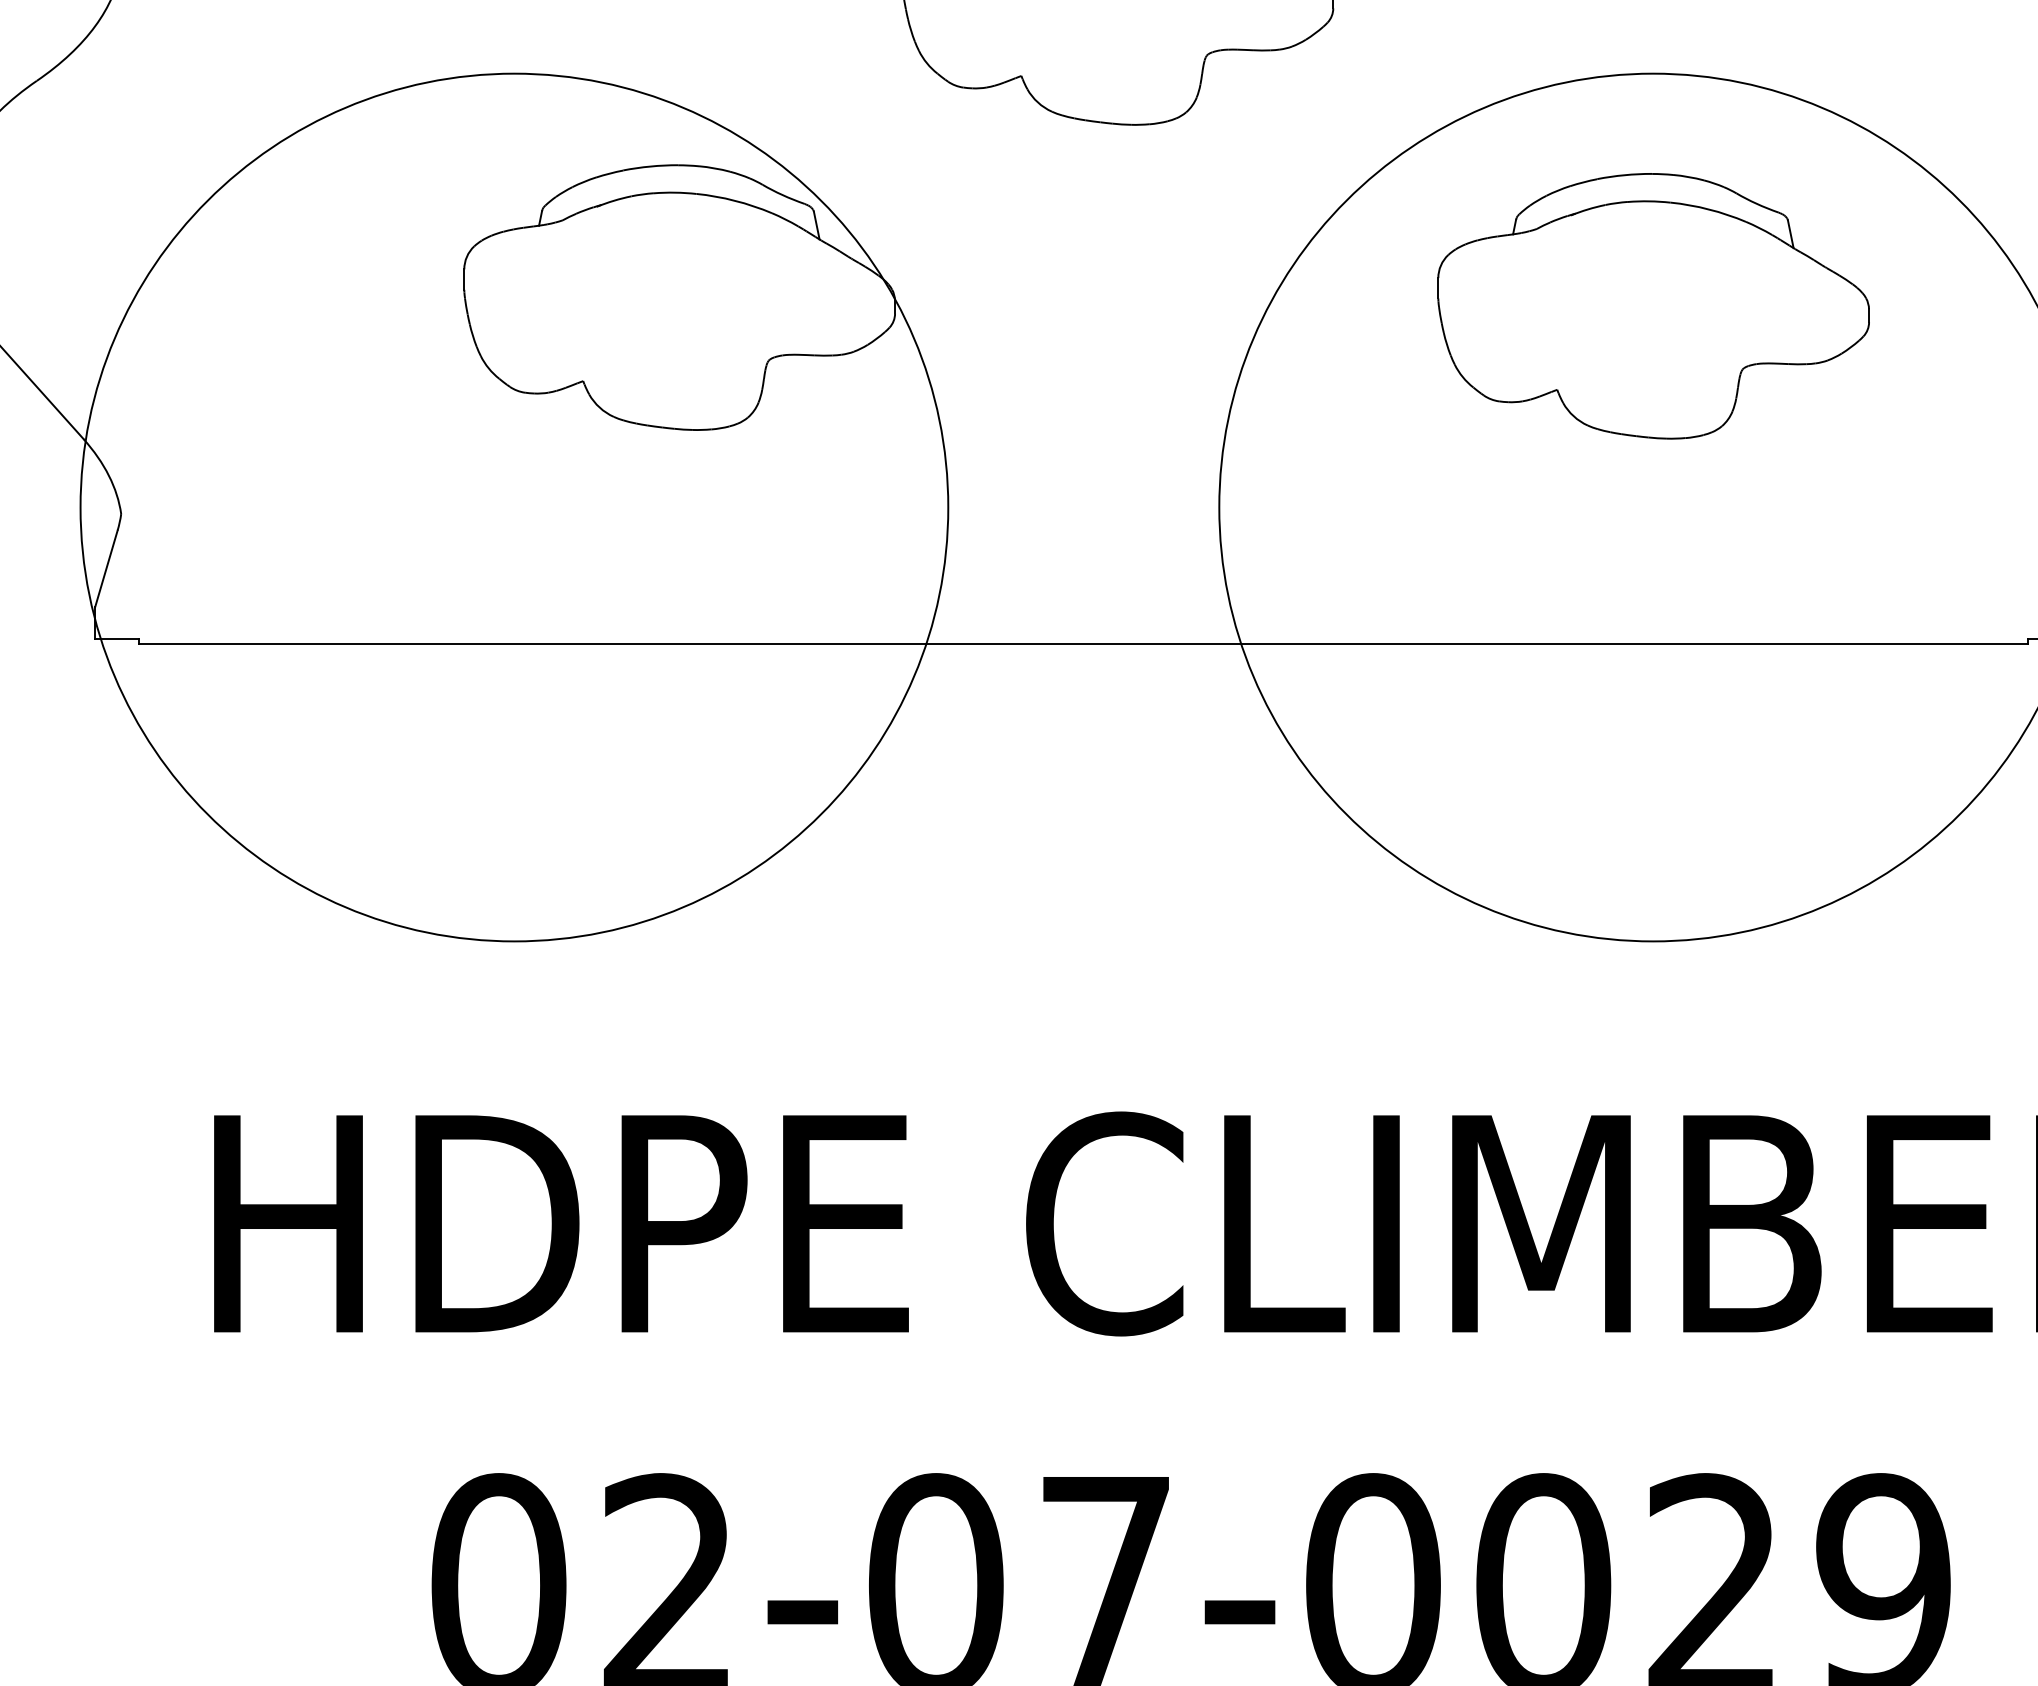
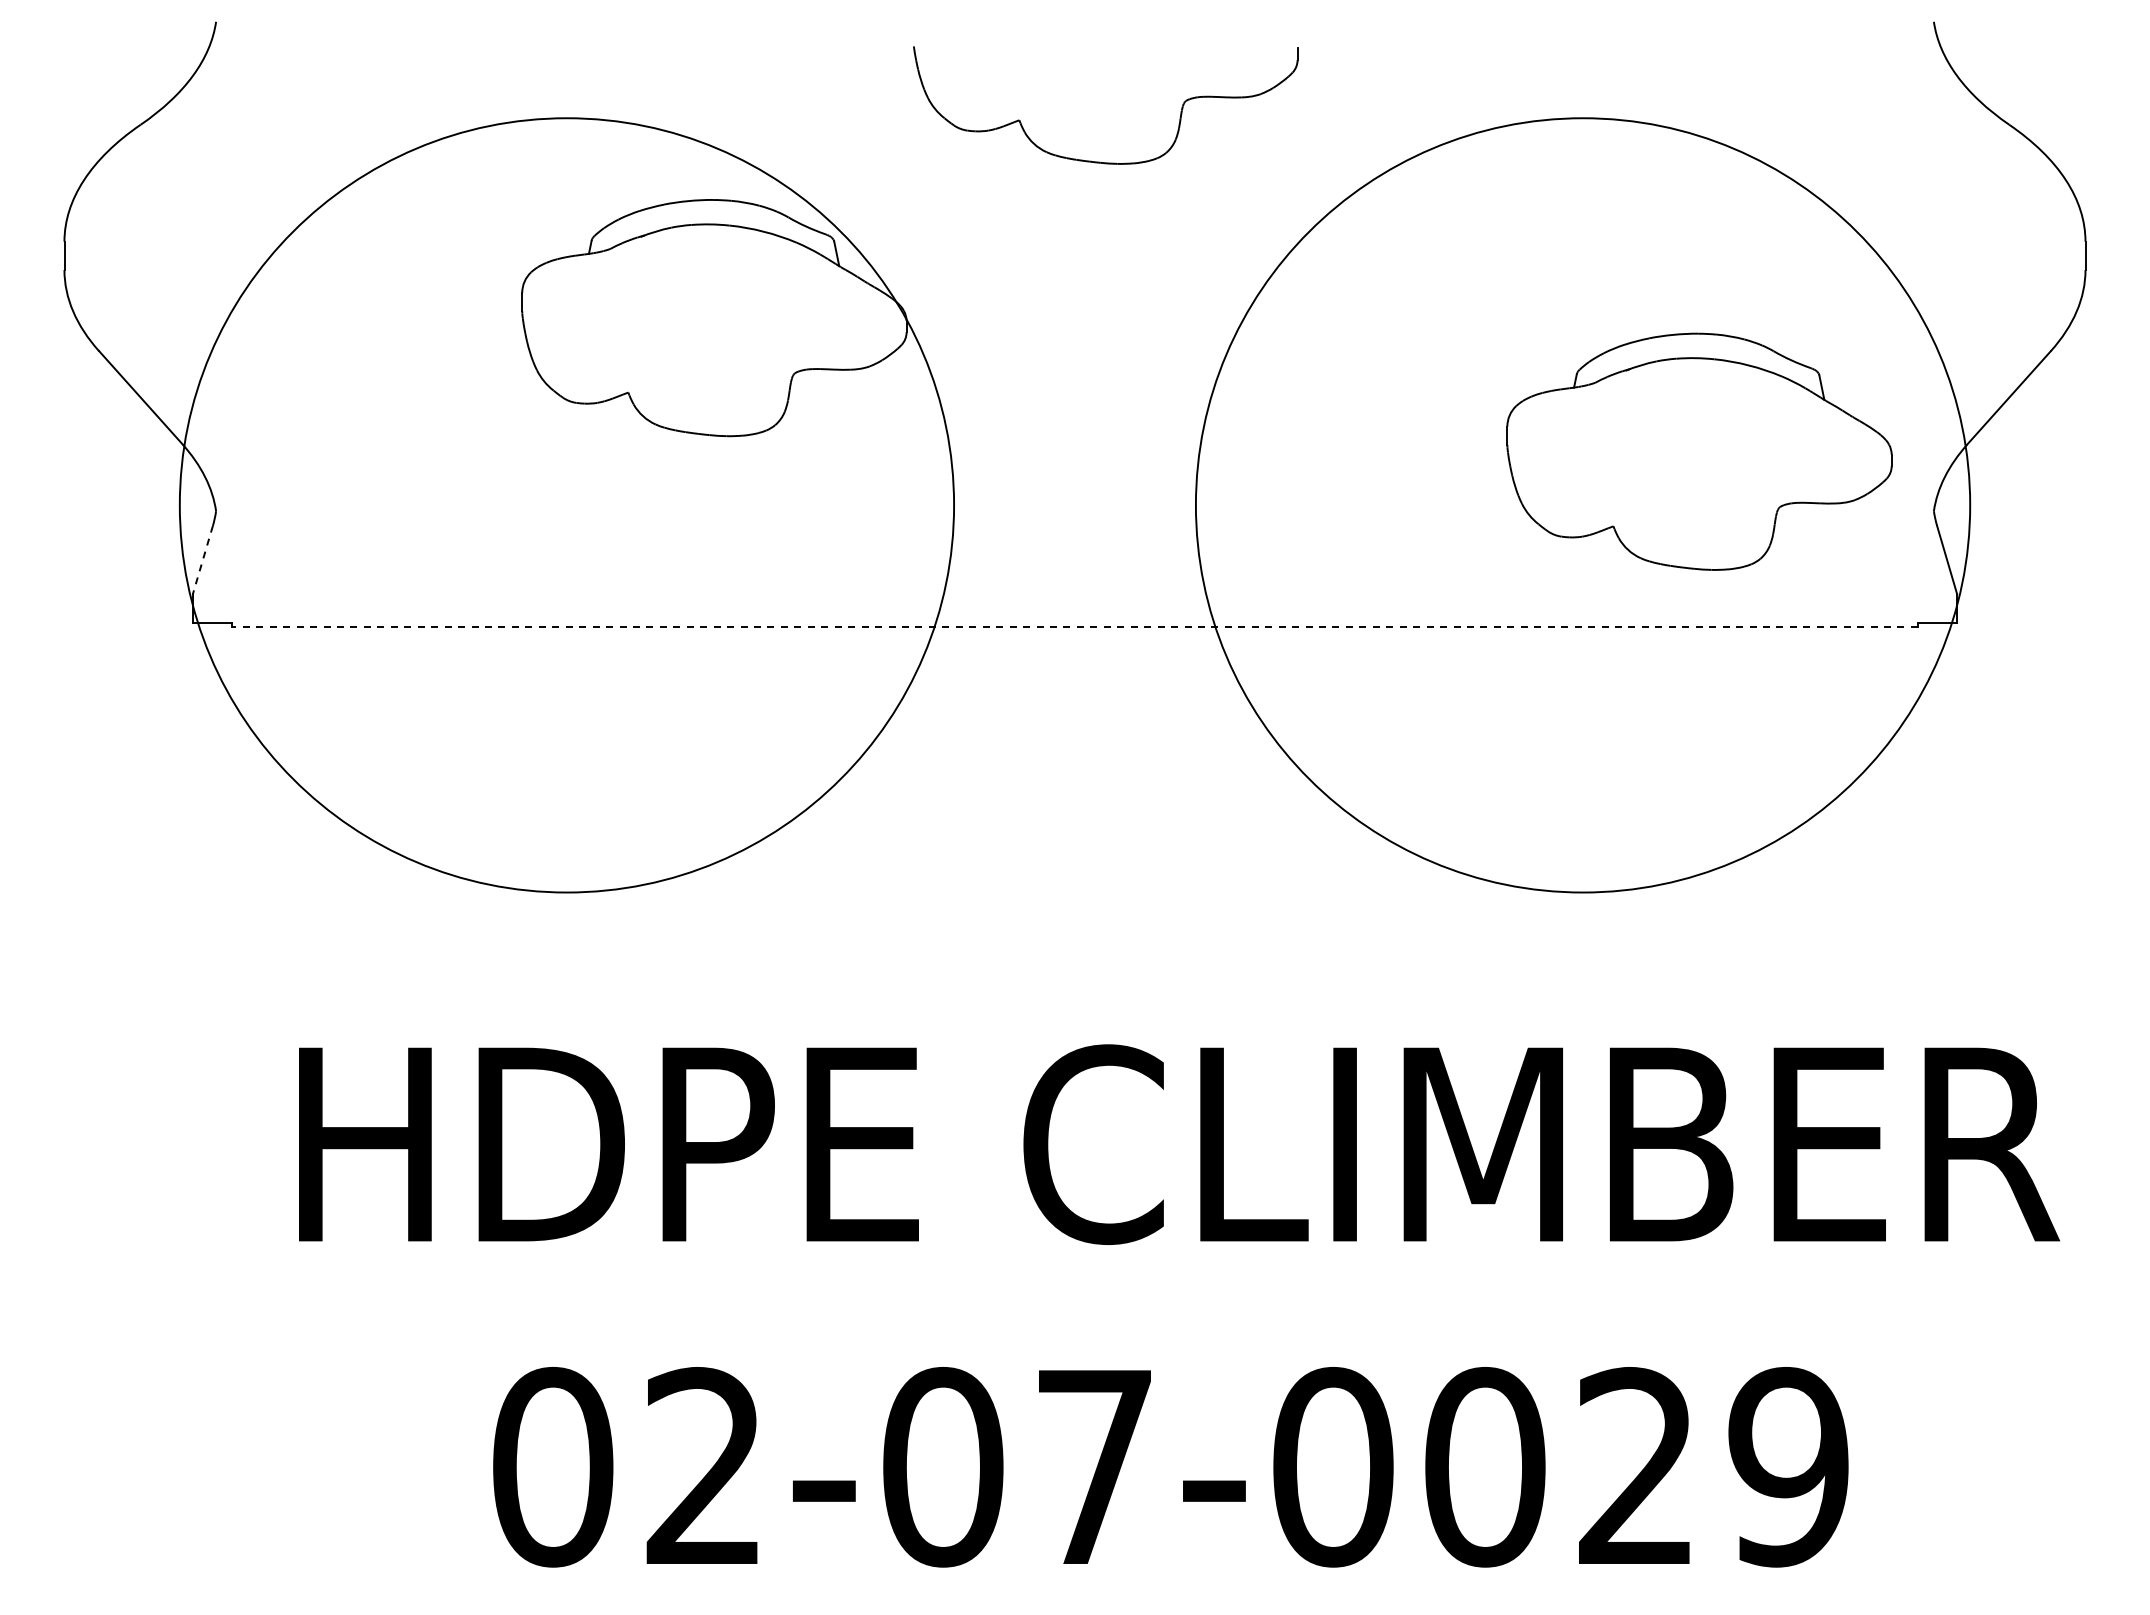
part: (1653, 305) -> (1699, 451), moved
line: (105, 569) -> (202, 560), solid -> dashed
line: (1084, 644) -> (1075, 627), solid -> dashed

